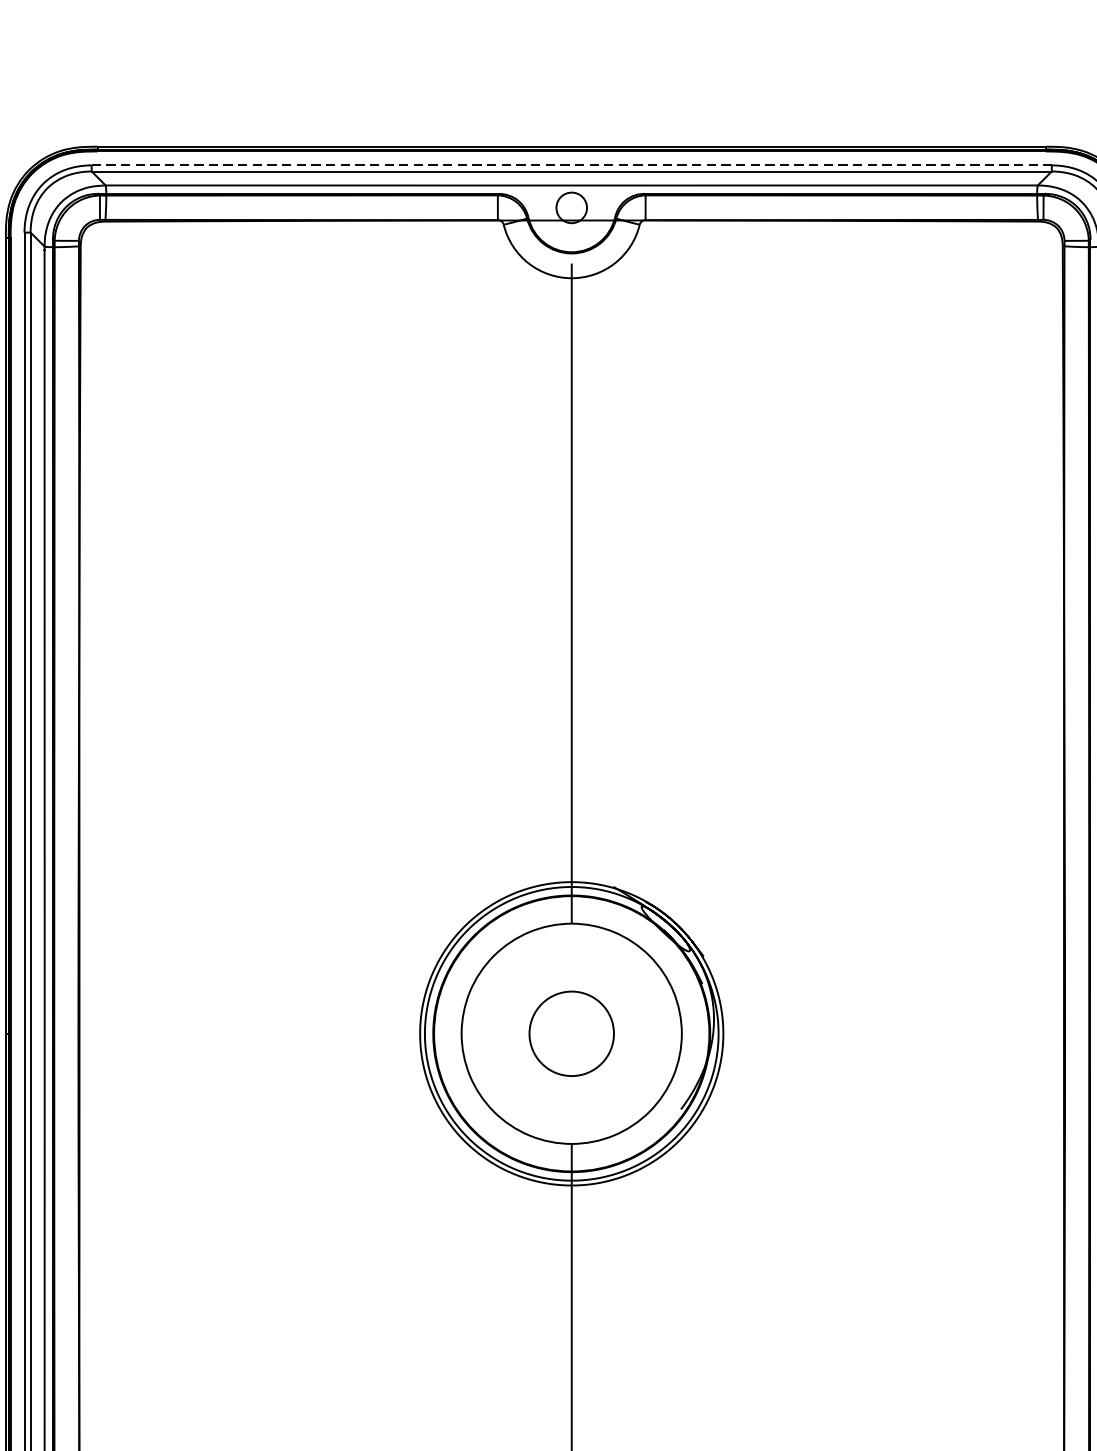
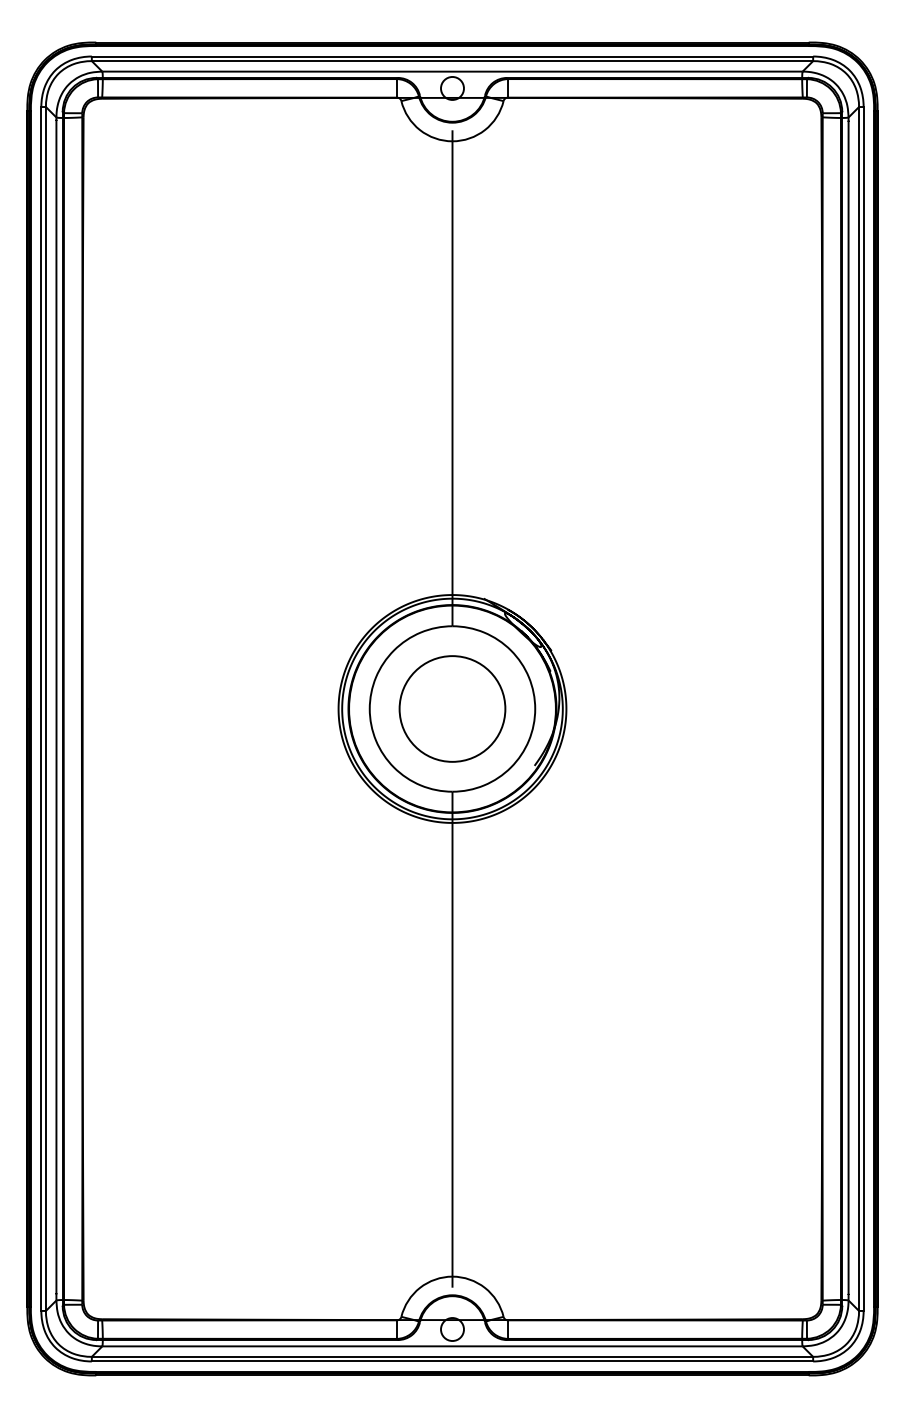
line: (571, 165) -> (452, 56), dashed -> solid
circle: (571, 1033) -> (452, 708), size x1.67

